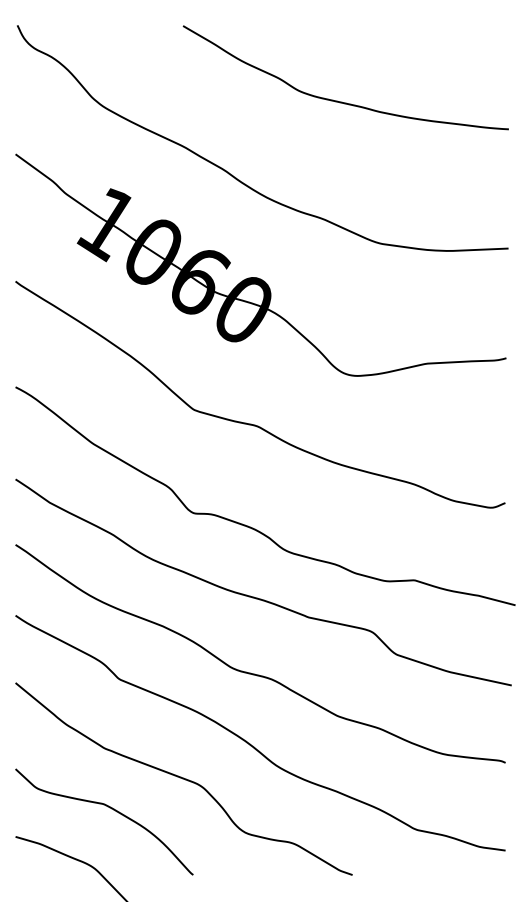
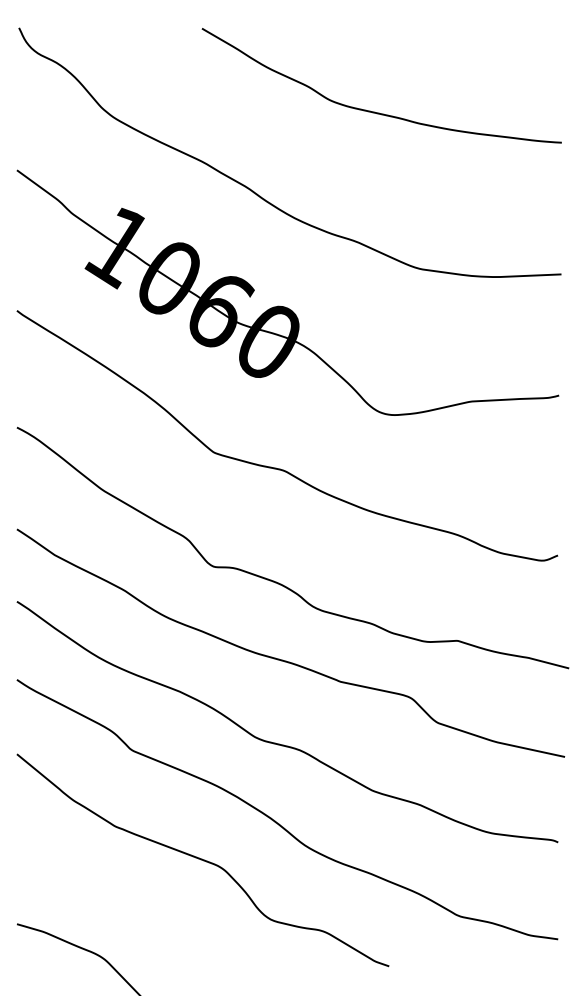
curve: (111, 809) -> (122, 893), removed

